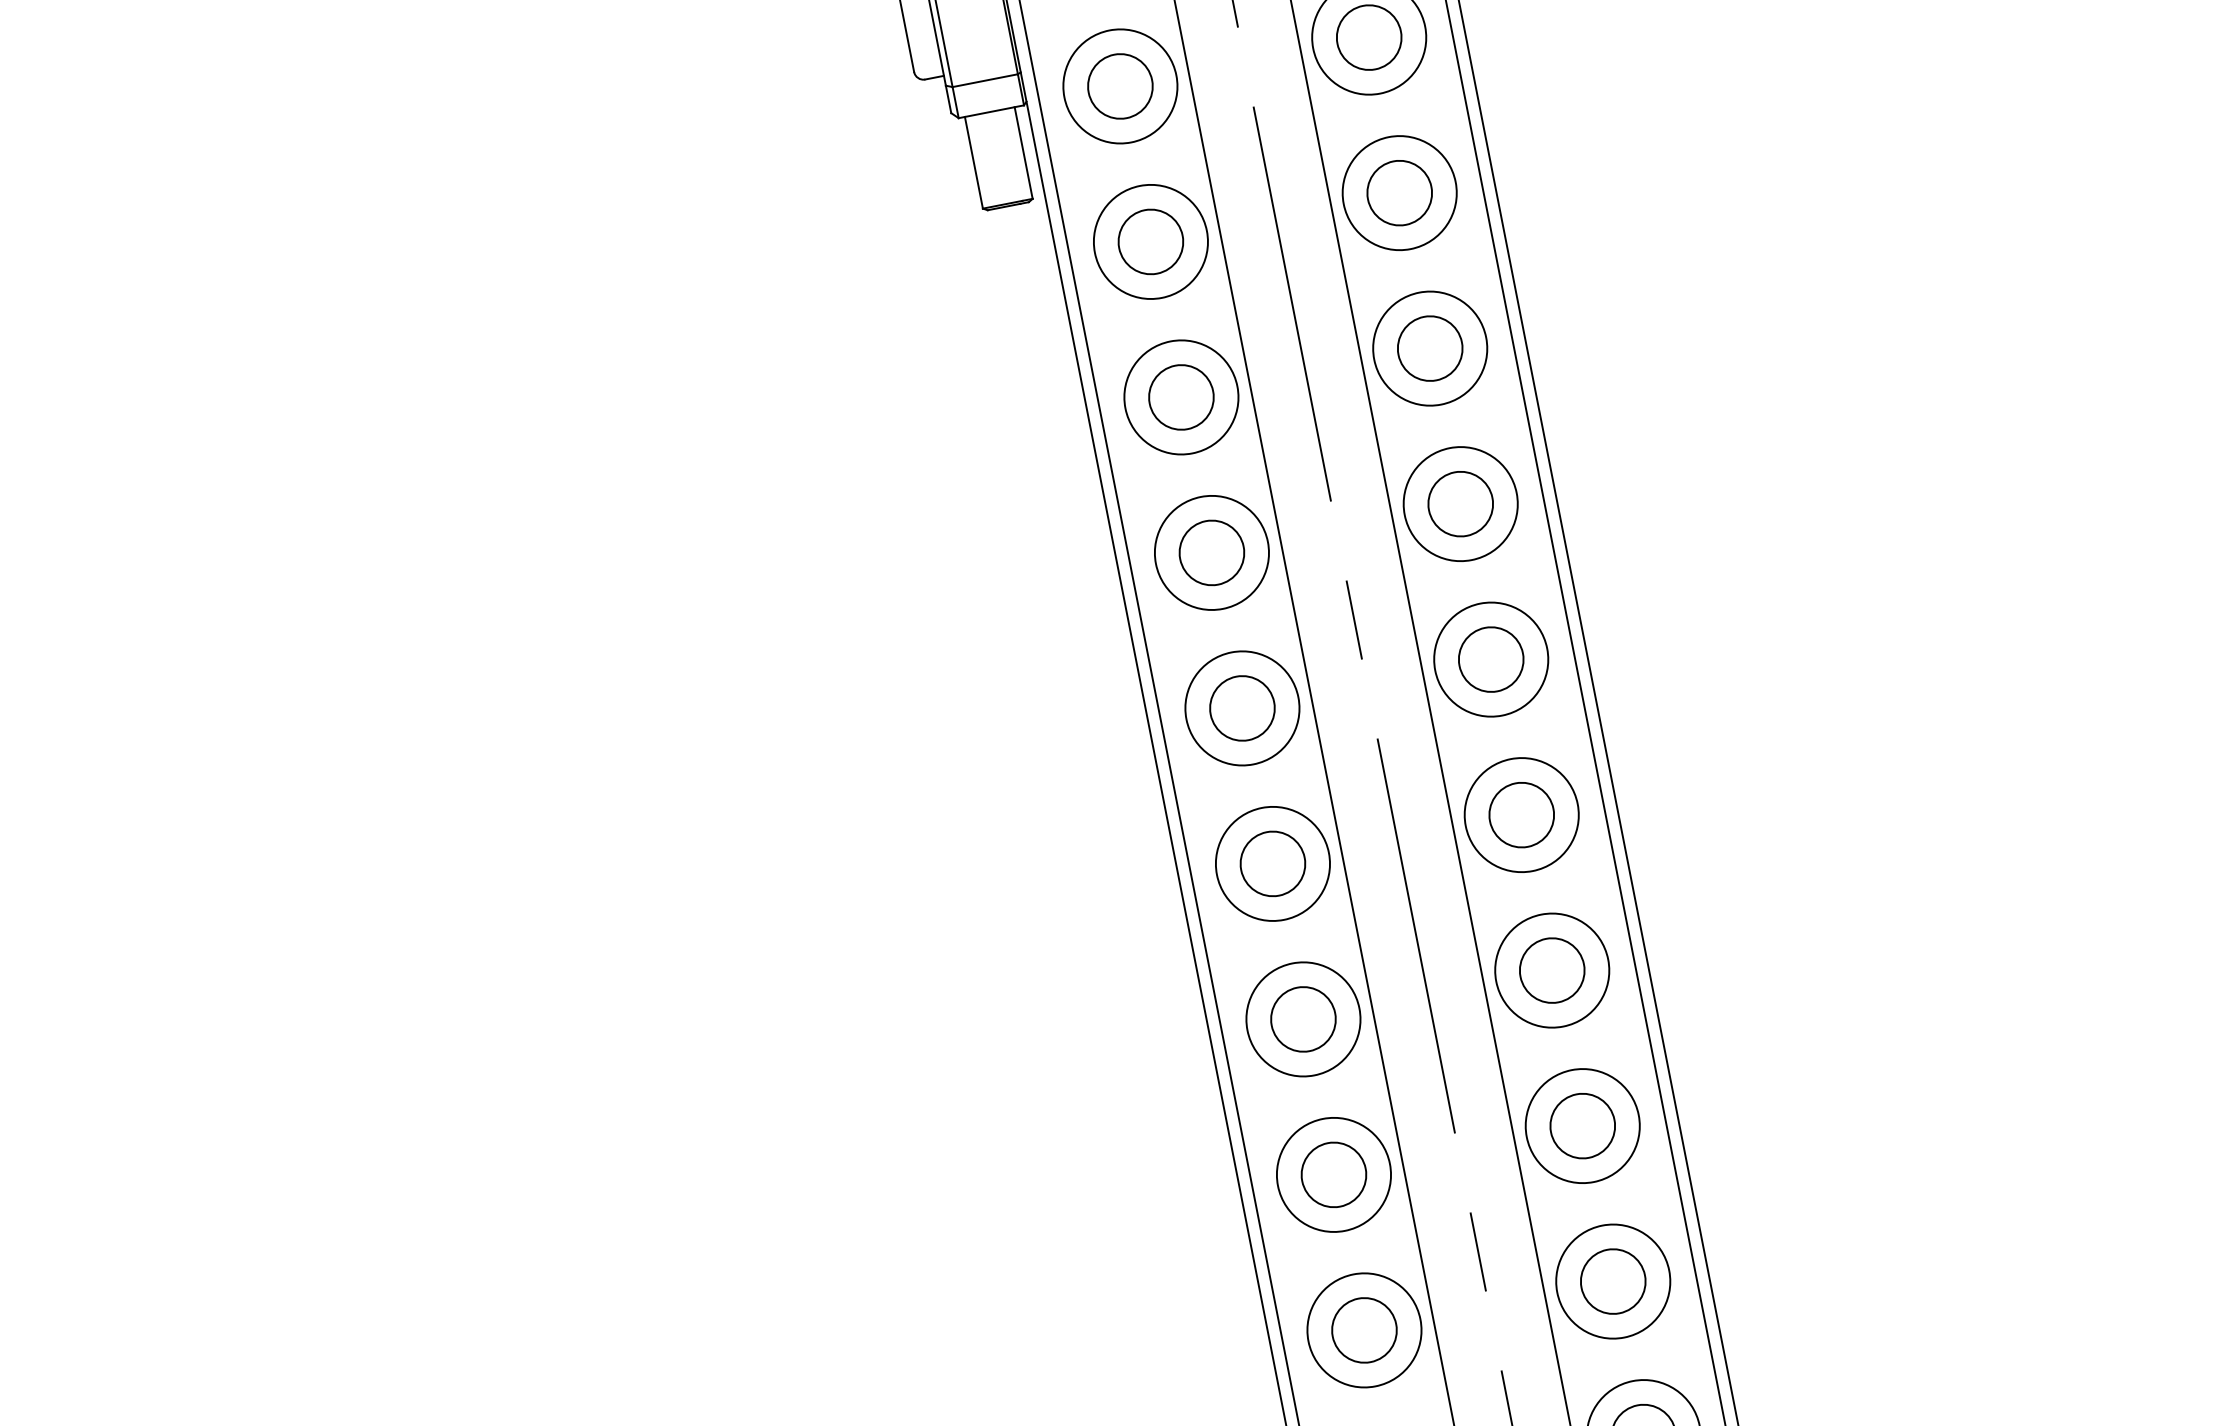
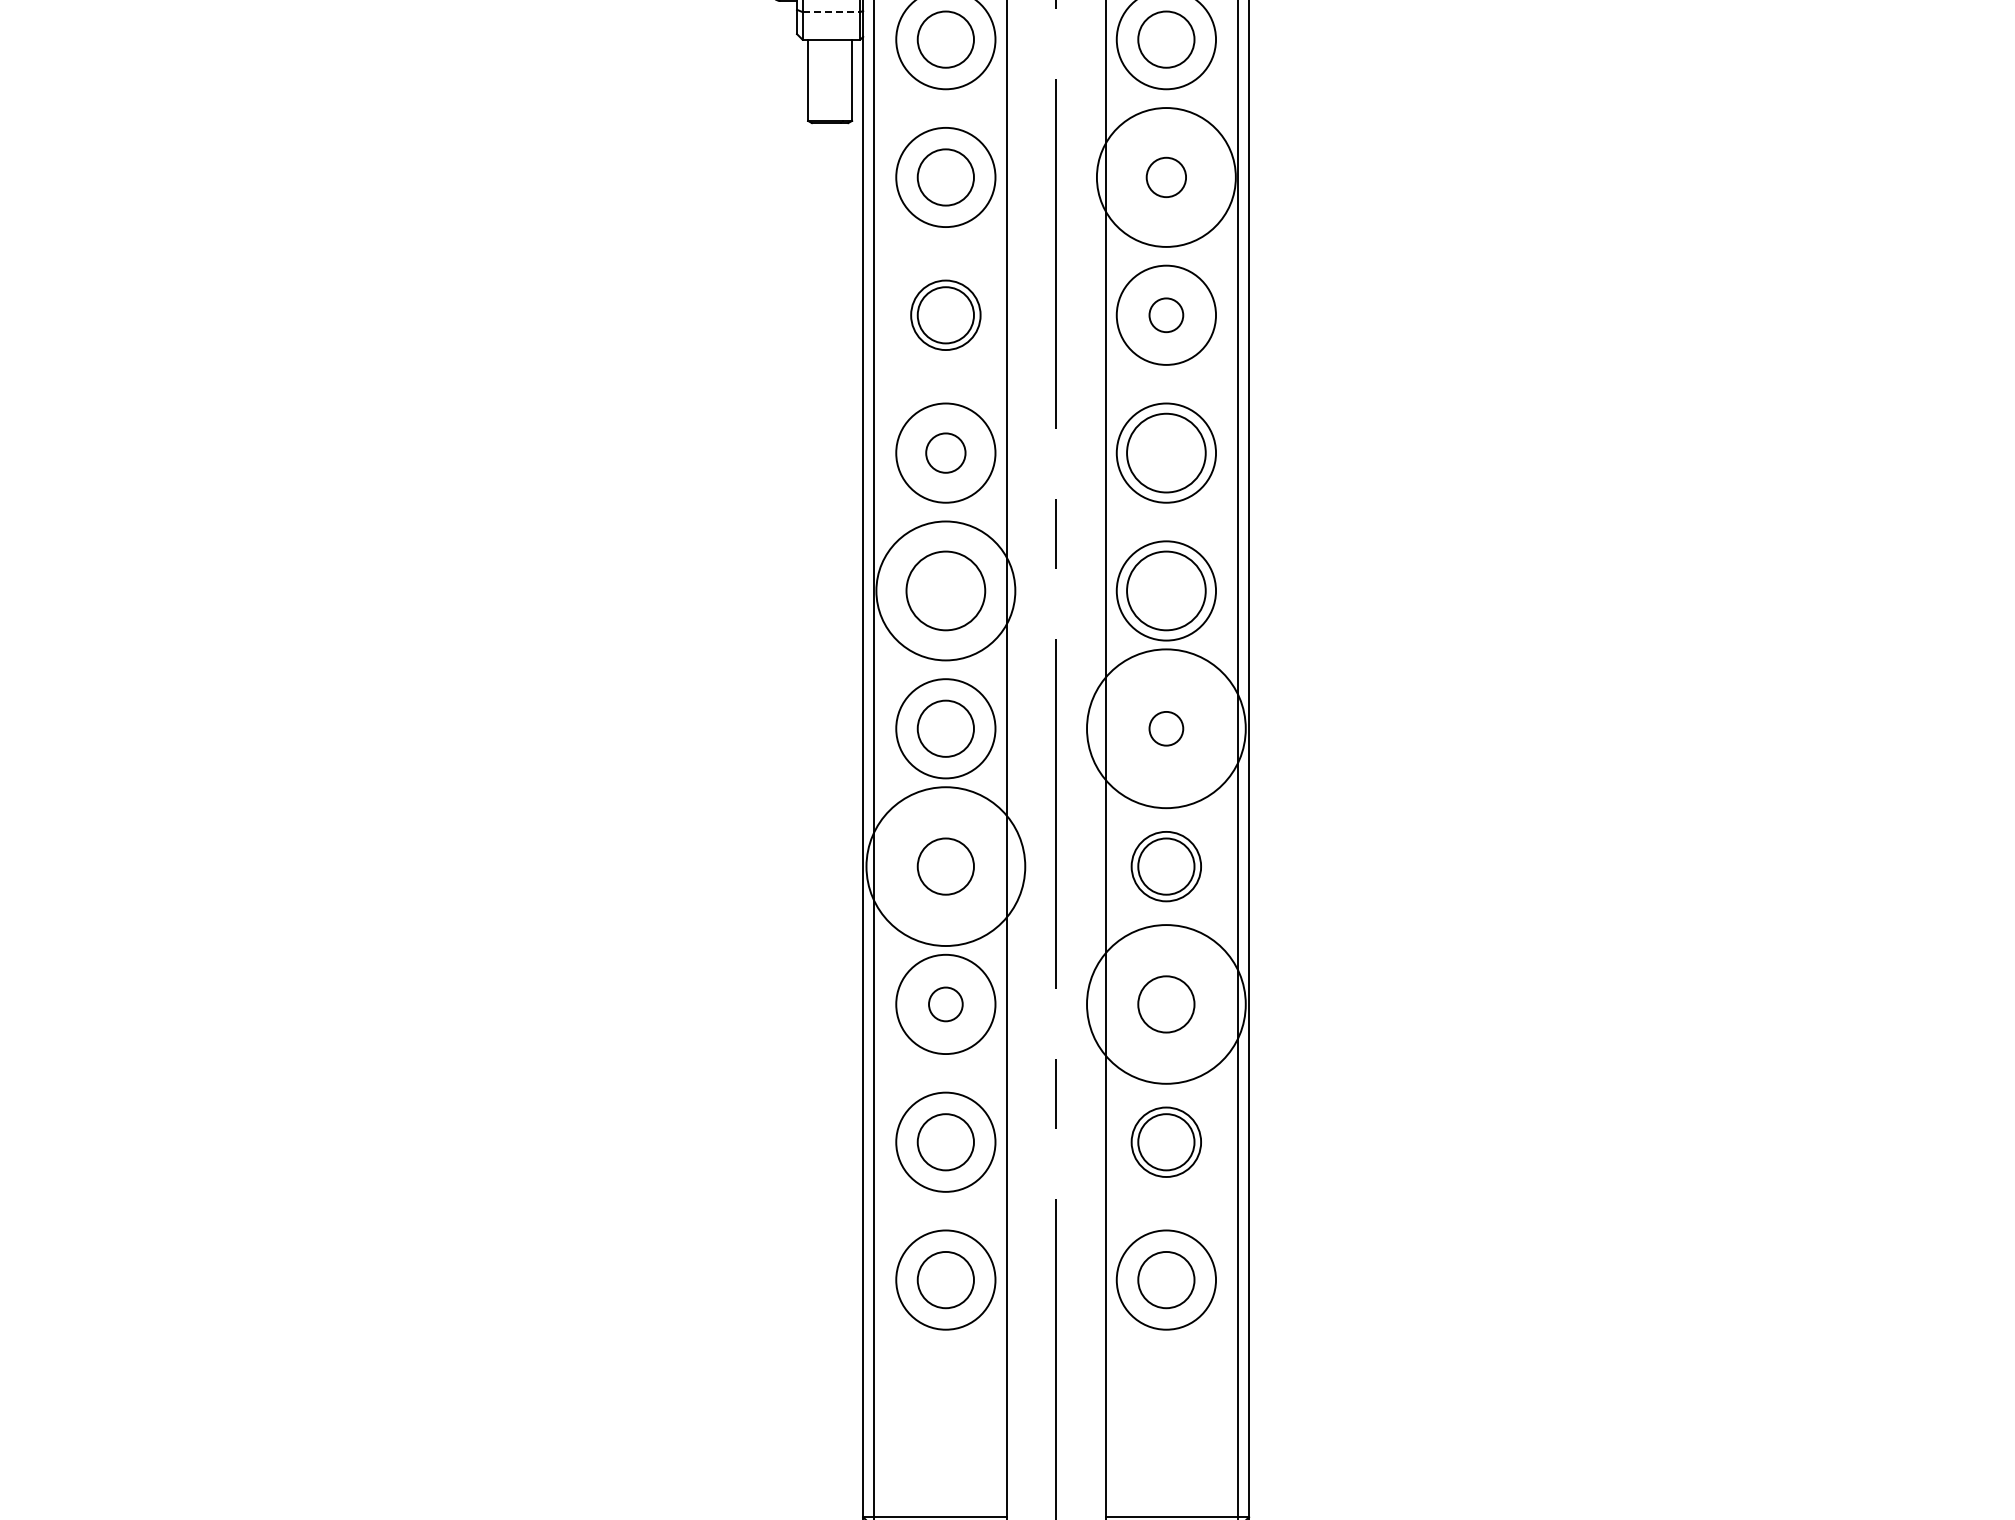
line: (985, 81) -> (831, 12), solid -> dashed
circle: (1399, 193) -> (1166, 177), size x0.7
circle: (1399, 193) -> (1166, 177), size x1.4
circle: (1430, 348) -> (1166, 315), size x0.6
circle: (1180, 396) -> (945, 314), size x0.7
circle: (1460, 504) -> (1166, 453), size x1.4
circle: (1211, 553) -> (945, 453), size x0.7
circle: (1491, 659) -> (1166, 590), size x1.4
circle: (1241, 707) -> (945, 590), size x1.4
circle: (1241, 707) -> (945, 590), size x1.4
circle: (1521, 814) -> (1166, 728), size x0.6
circle: (1521, 814) -> (1166, 728), size x1.6
circle: (1552, 970) -> (1166, 866), size x0.7
circle: (1303, 1019) -> (945, 866), size x1.6
circle: (1582, 1126) -> (1166, 1004), size x1.6
circle: (1333, 1175) -> (945, 1004), size x0.6
circle: (1613, 1280) -> (1166, 1141), size x0.7

